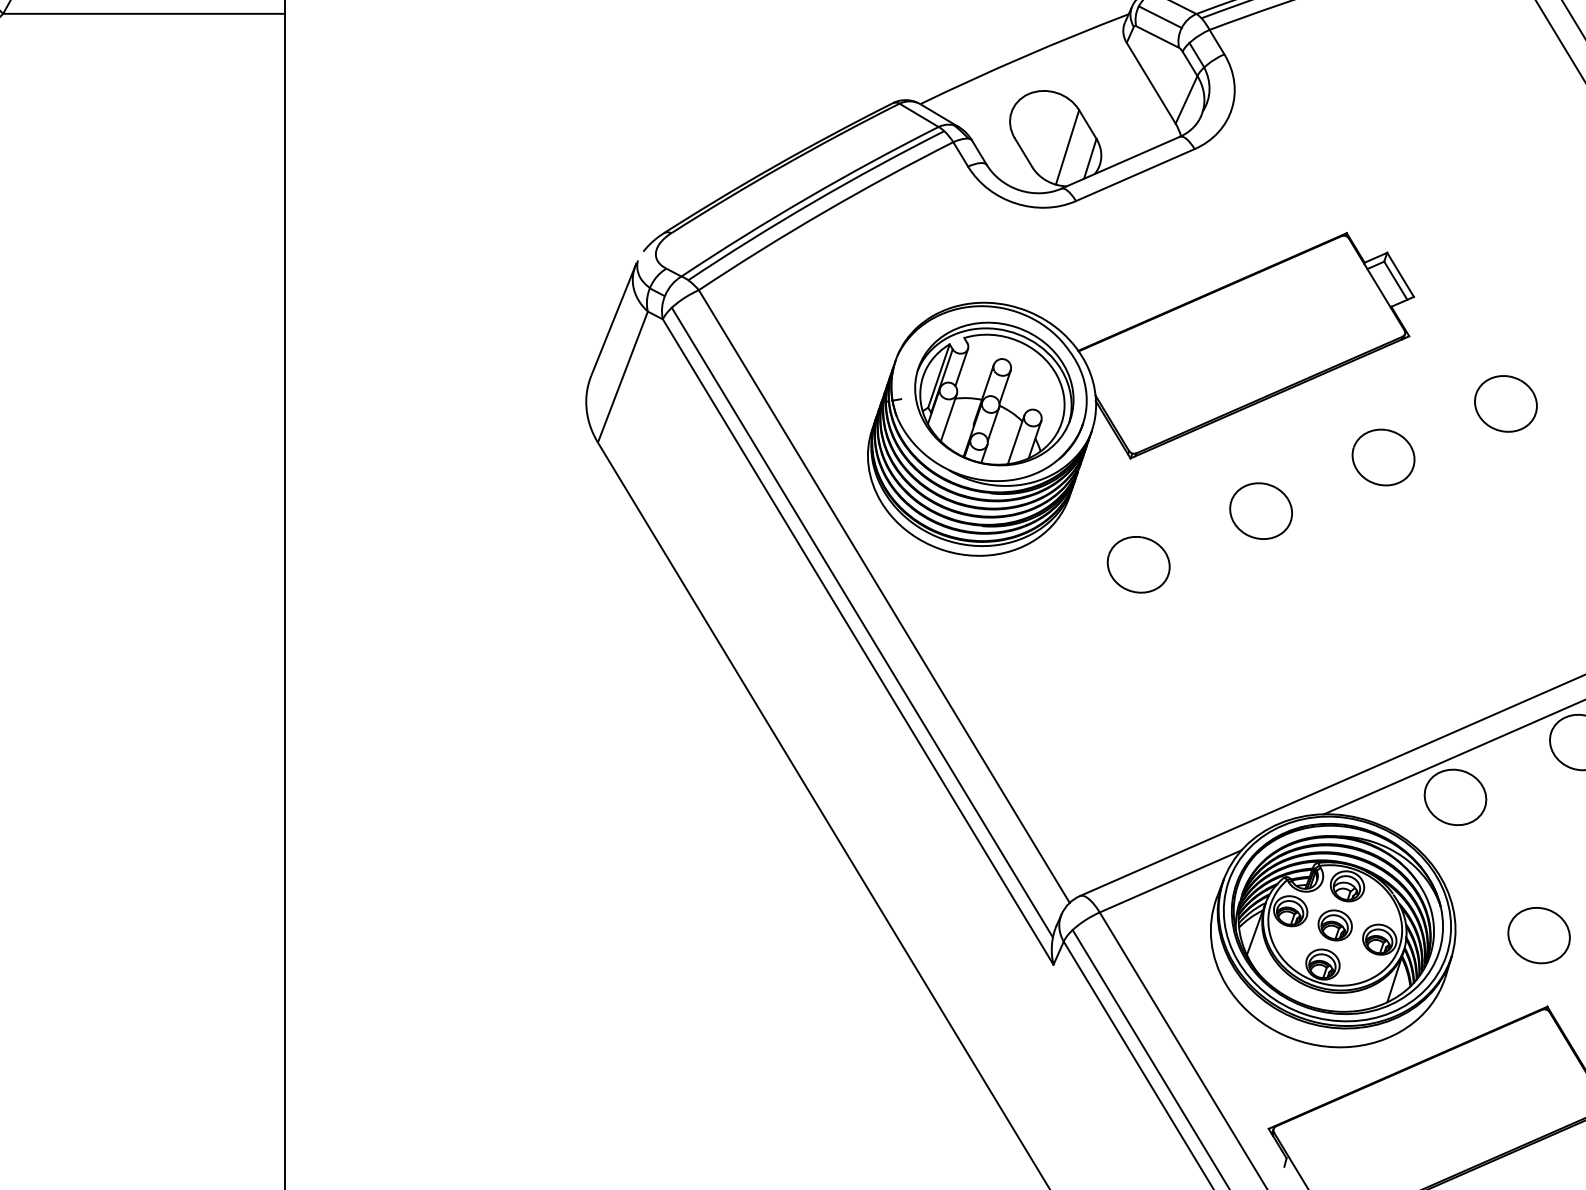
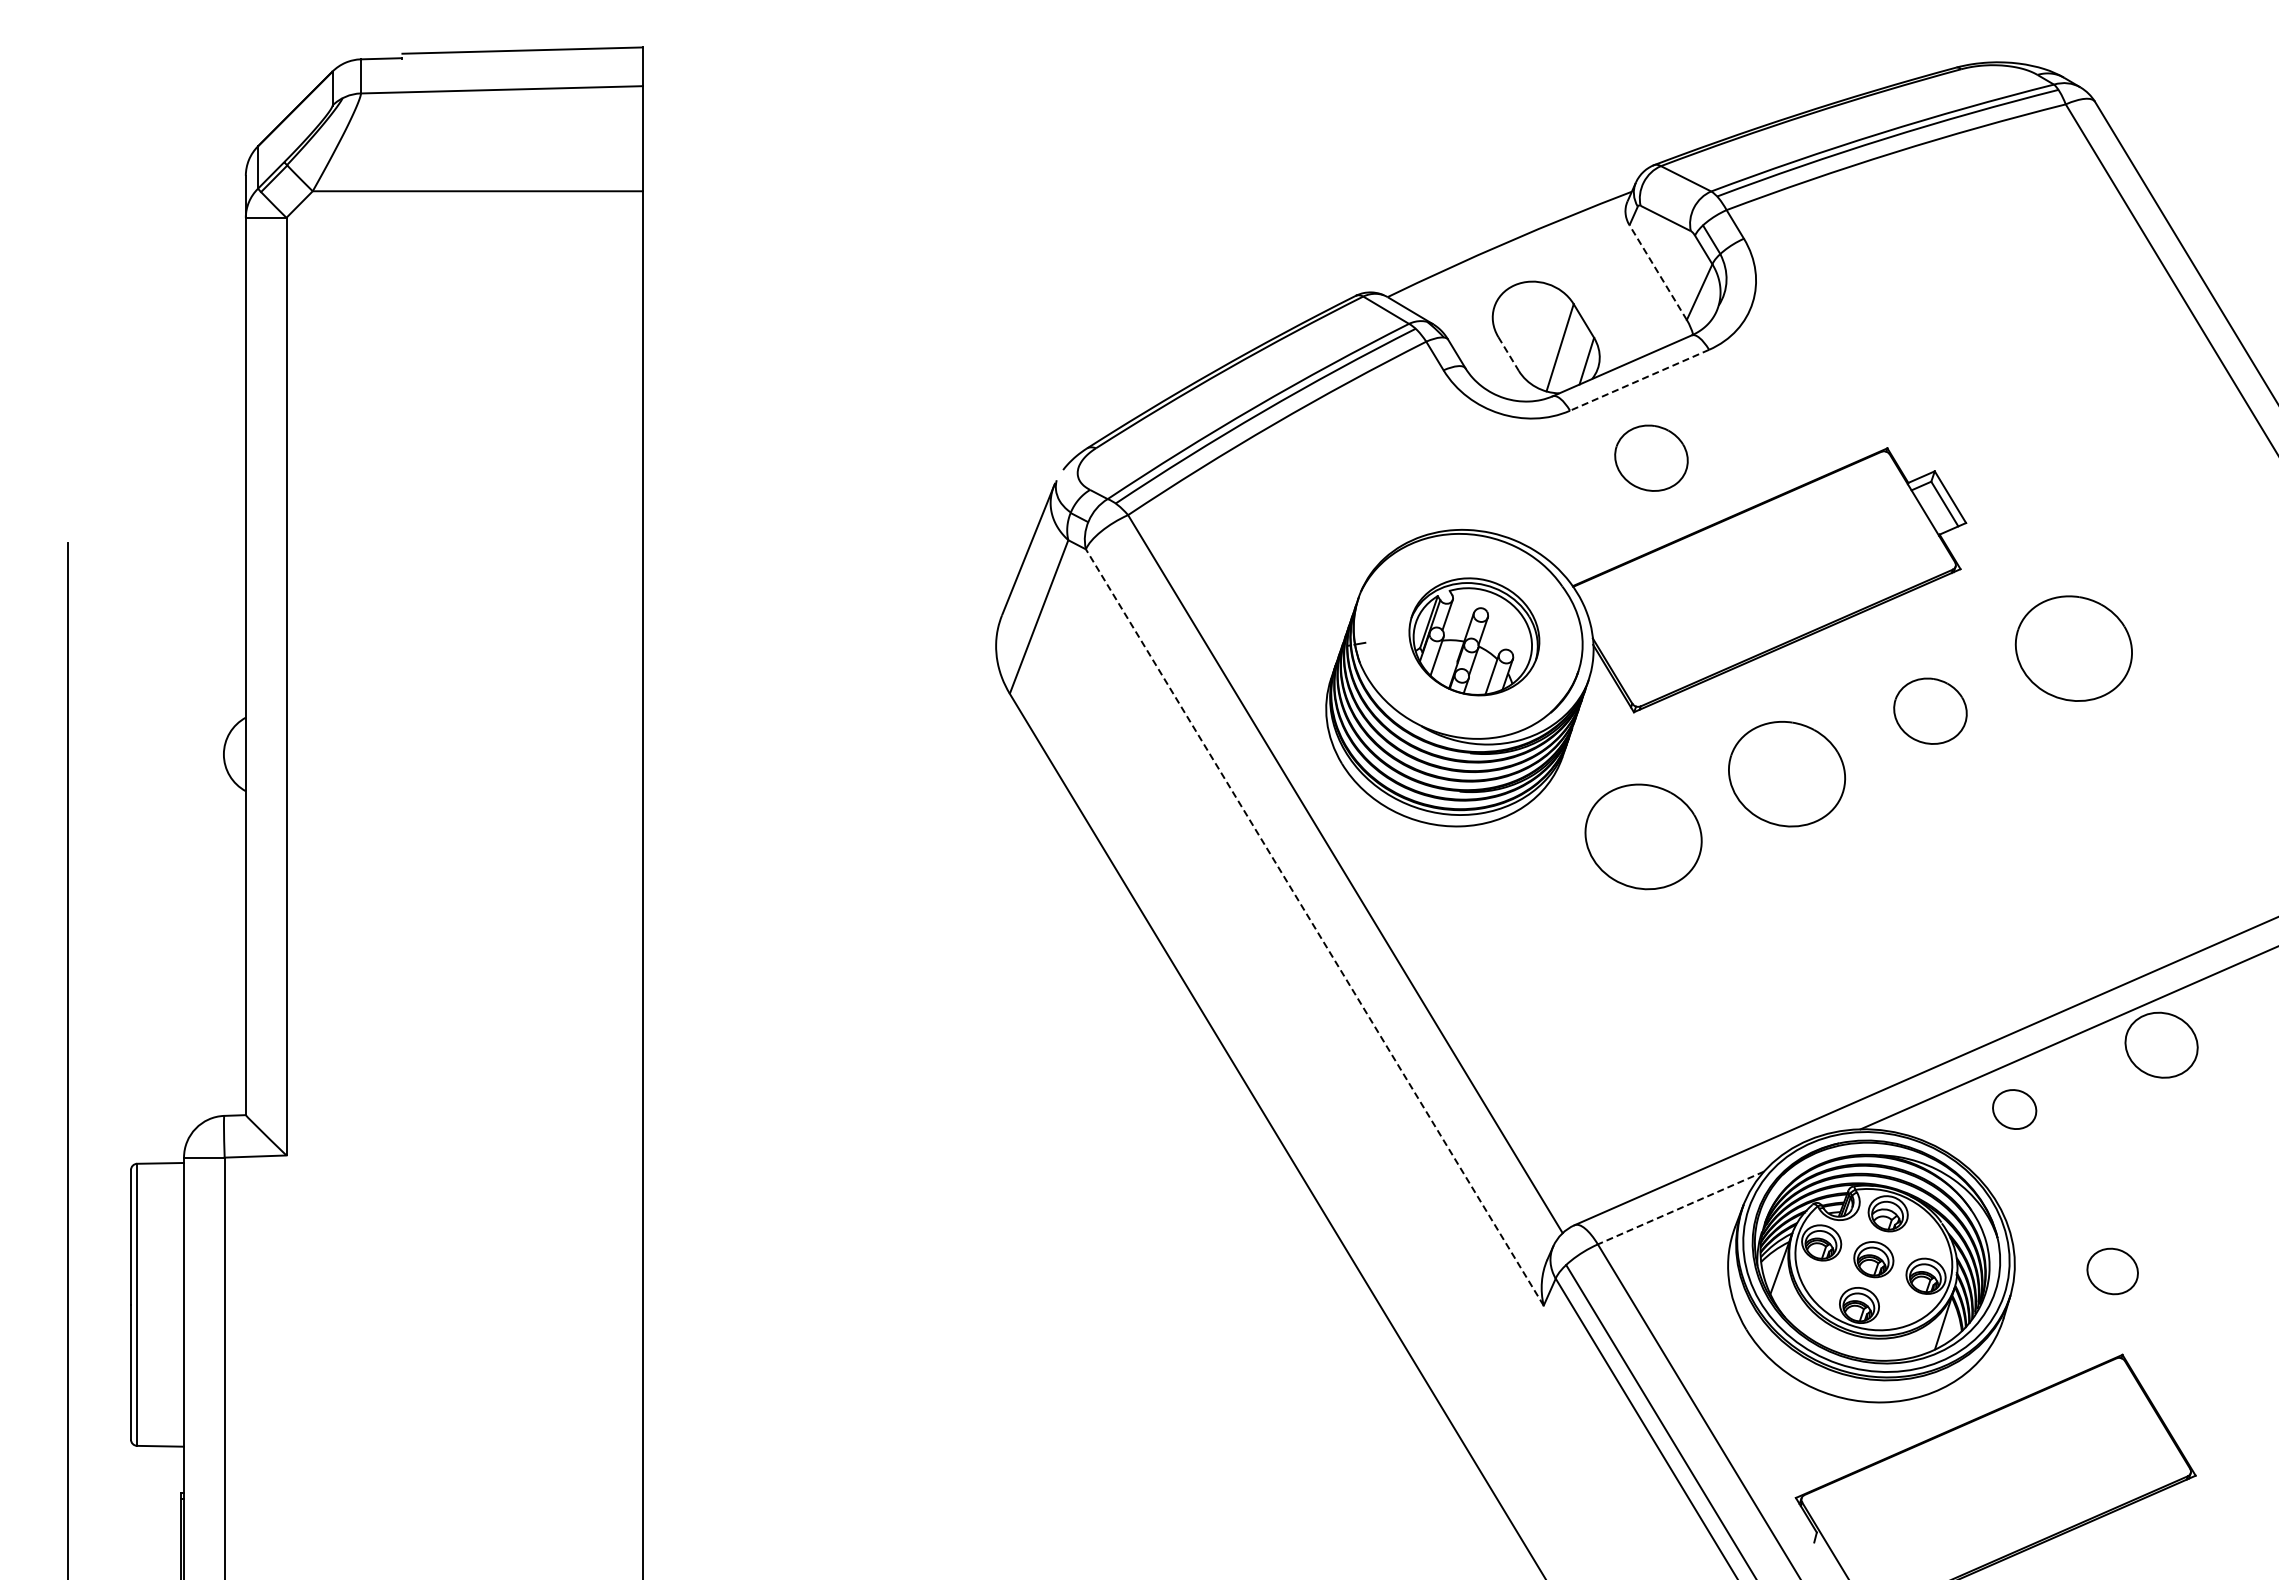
line: (1160, 16) -> (1668, 194), removed
line: (1150, 83) -> (1657, 272), solid -> dashed
line: (1023, 153) -> (1508, 354), solid -> dashed
line: (1135, 175) -> (1639, 380), solid -> dashed
part: (1145, 241) -> (1651, 457), added
part: (994, 393) -> (1474, 636), size x0.7
part: (1505, 403) -> (2073, 647), size x1.6
part: (1260, 510) -> (1786, 773), size x1.6
part: (1138, 564) -> (1643, 836), size x1.6
line: (862, 622) -> (1319, 904), removed
line: (857, 642) -> (1314, 927), solid -> dashed
part: (1455, 797) -> (2014, 1109), size x0.6
line: (1171, 881) -> (1681, 1208), solid -> dashed
part: (1538, 935) -> (2112, 1271), size x0.7

